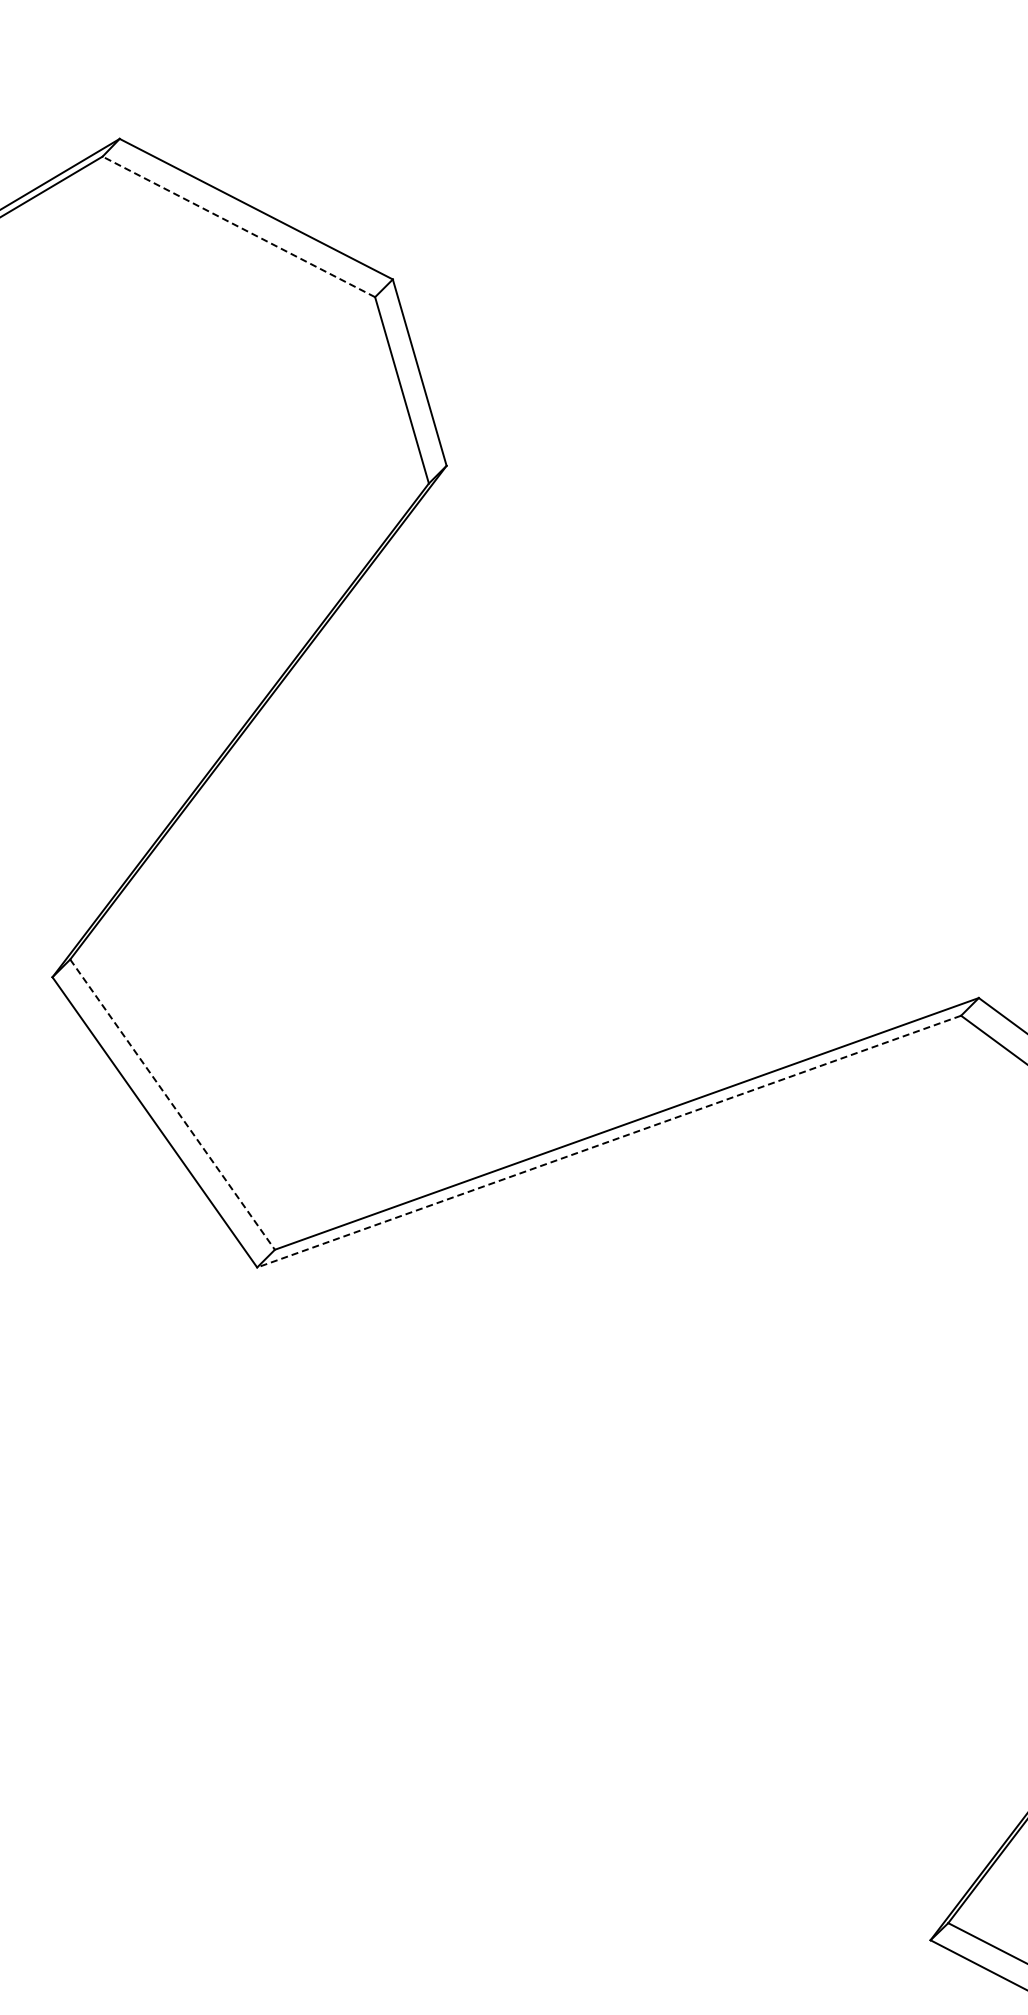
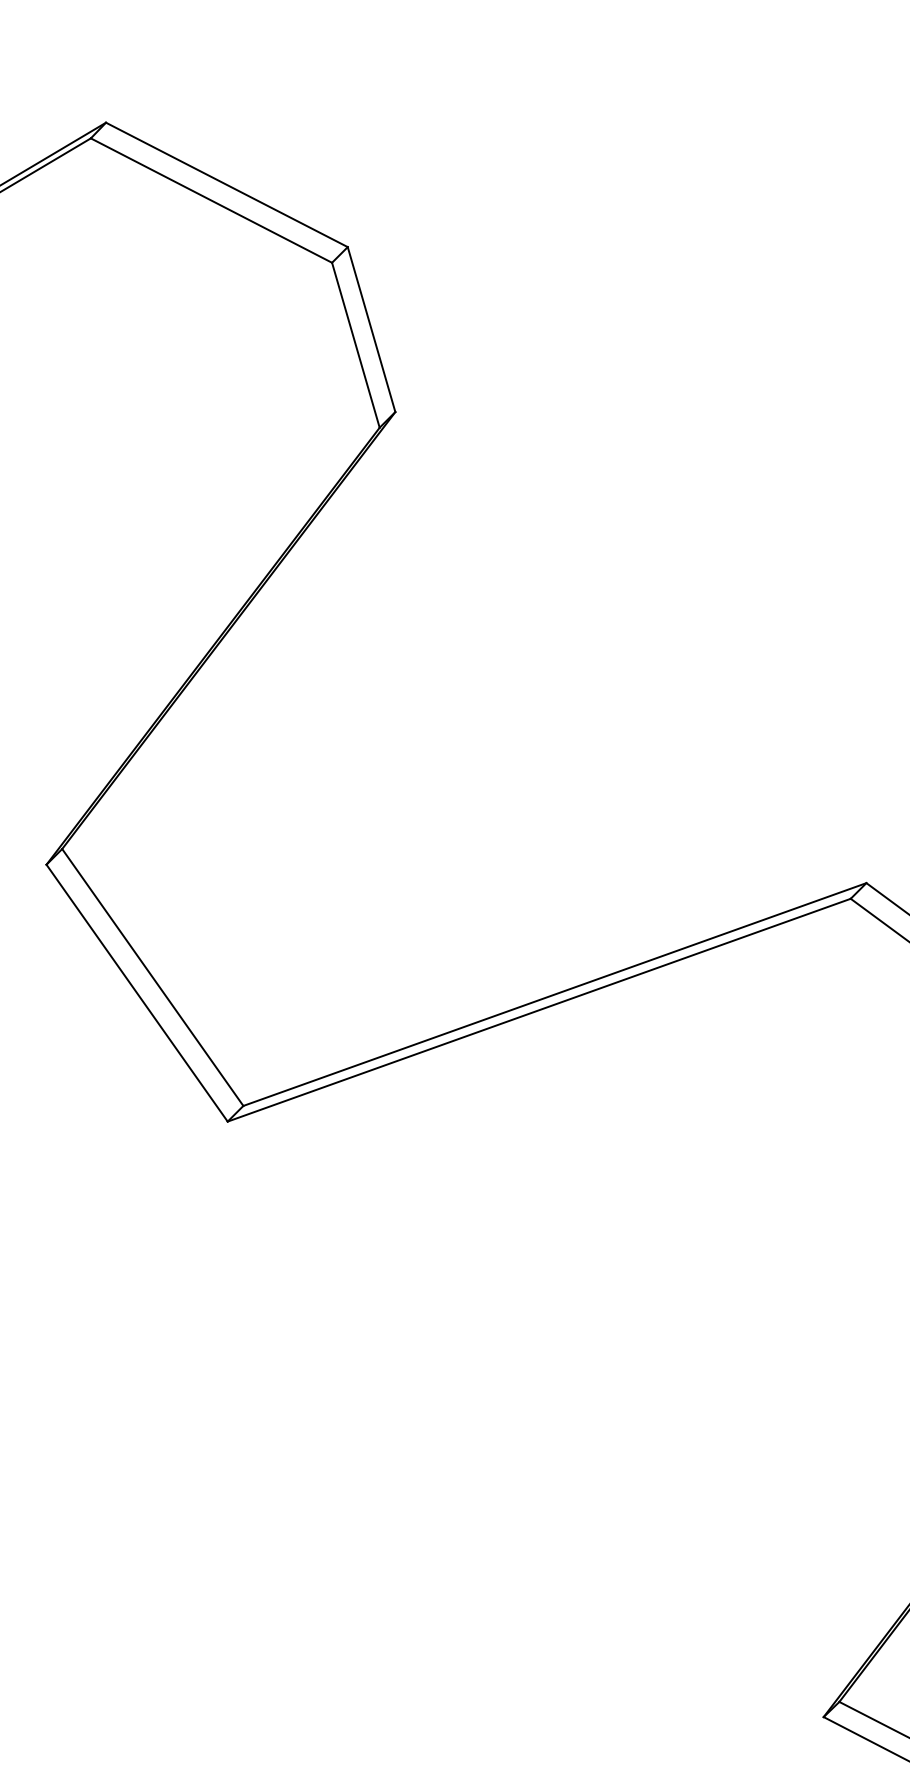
line: (238, 226) -> (211, 200), dashed -> solid
line: (172, 1104) -> (152, 977), dashed -> solid
line: (609, 1141) -> (539, 1010), dashed -> solid

